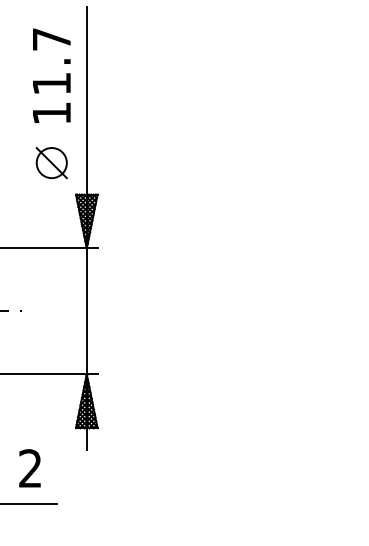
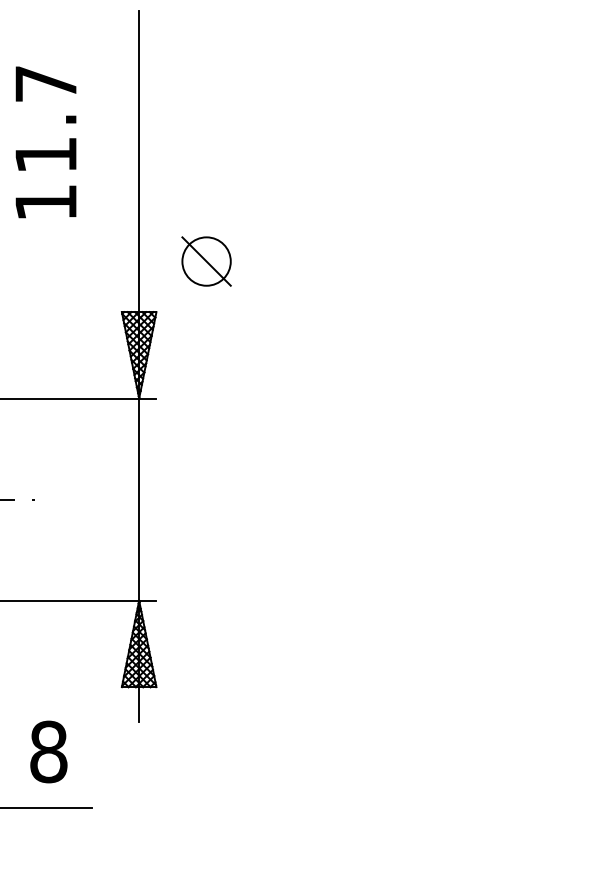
text: (51, 75) -> (45, 141), moved
part: (51, 163) -> (206, 262), moved
text: (30, 468) -> (48, 751), 2 -> 8

